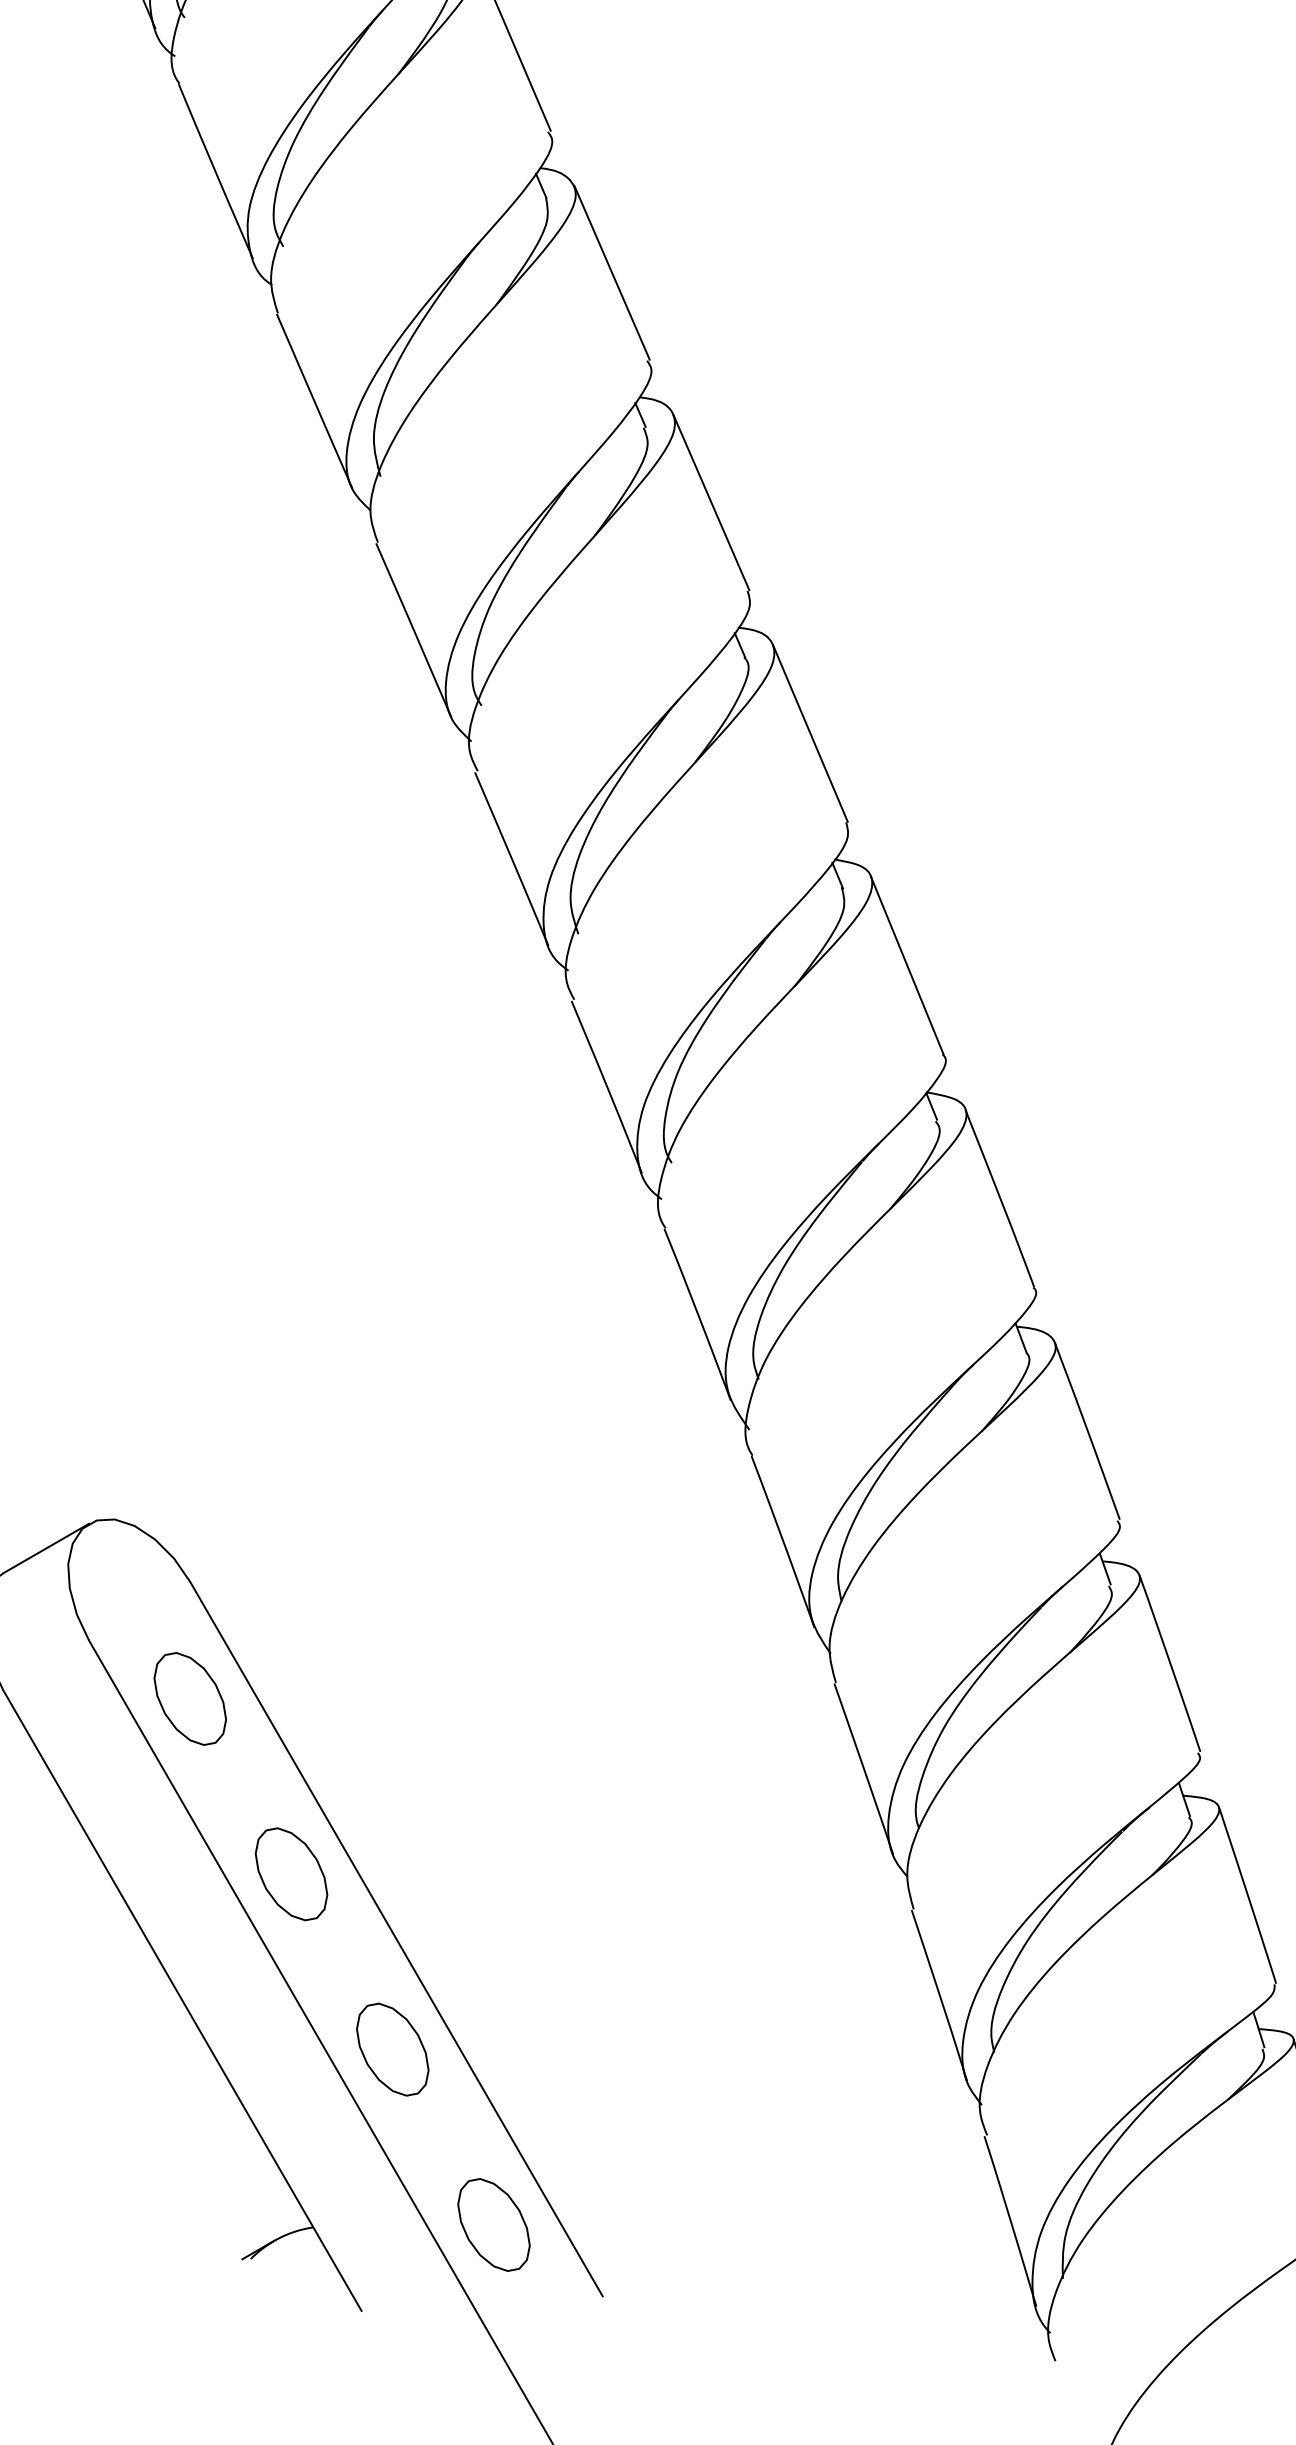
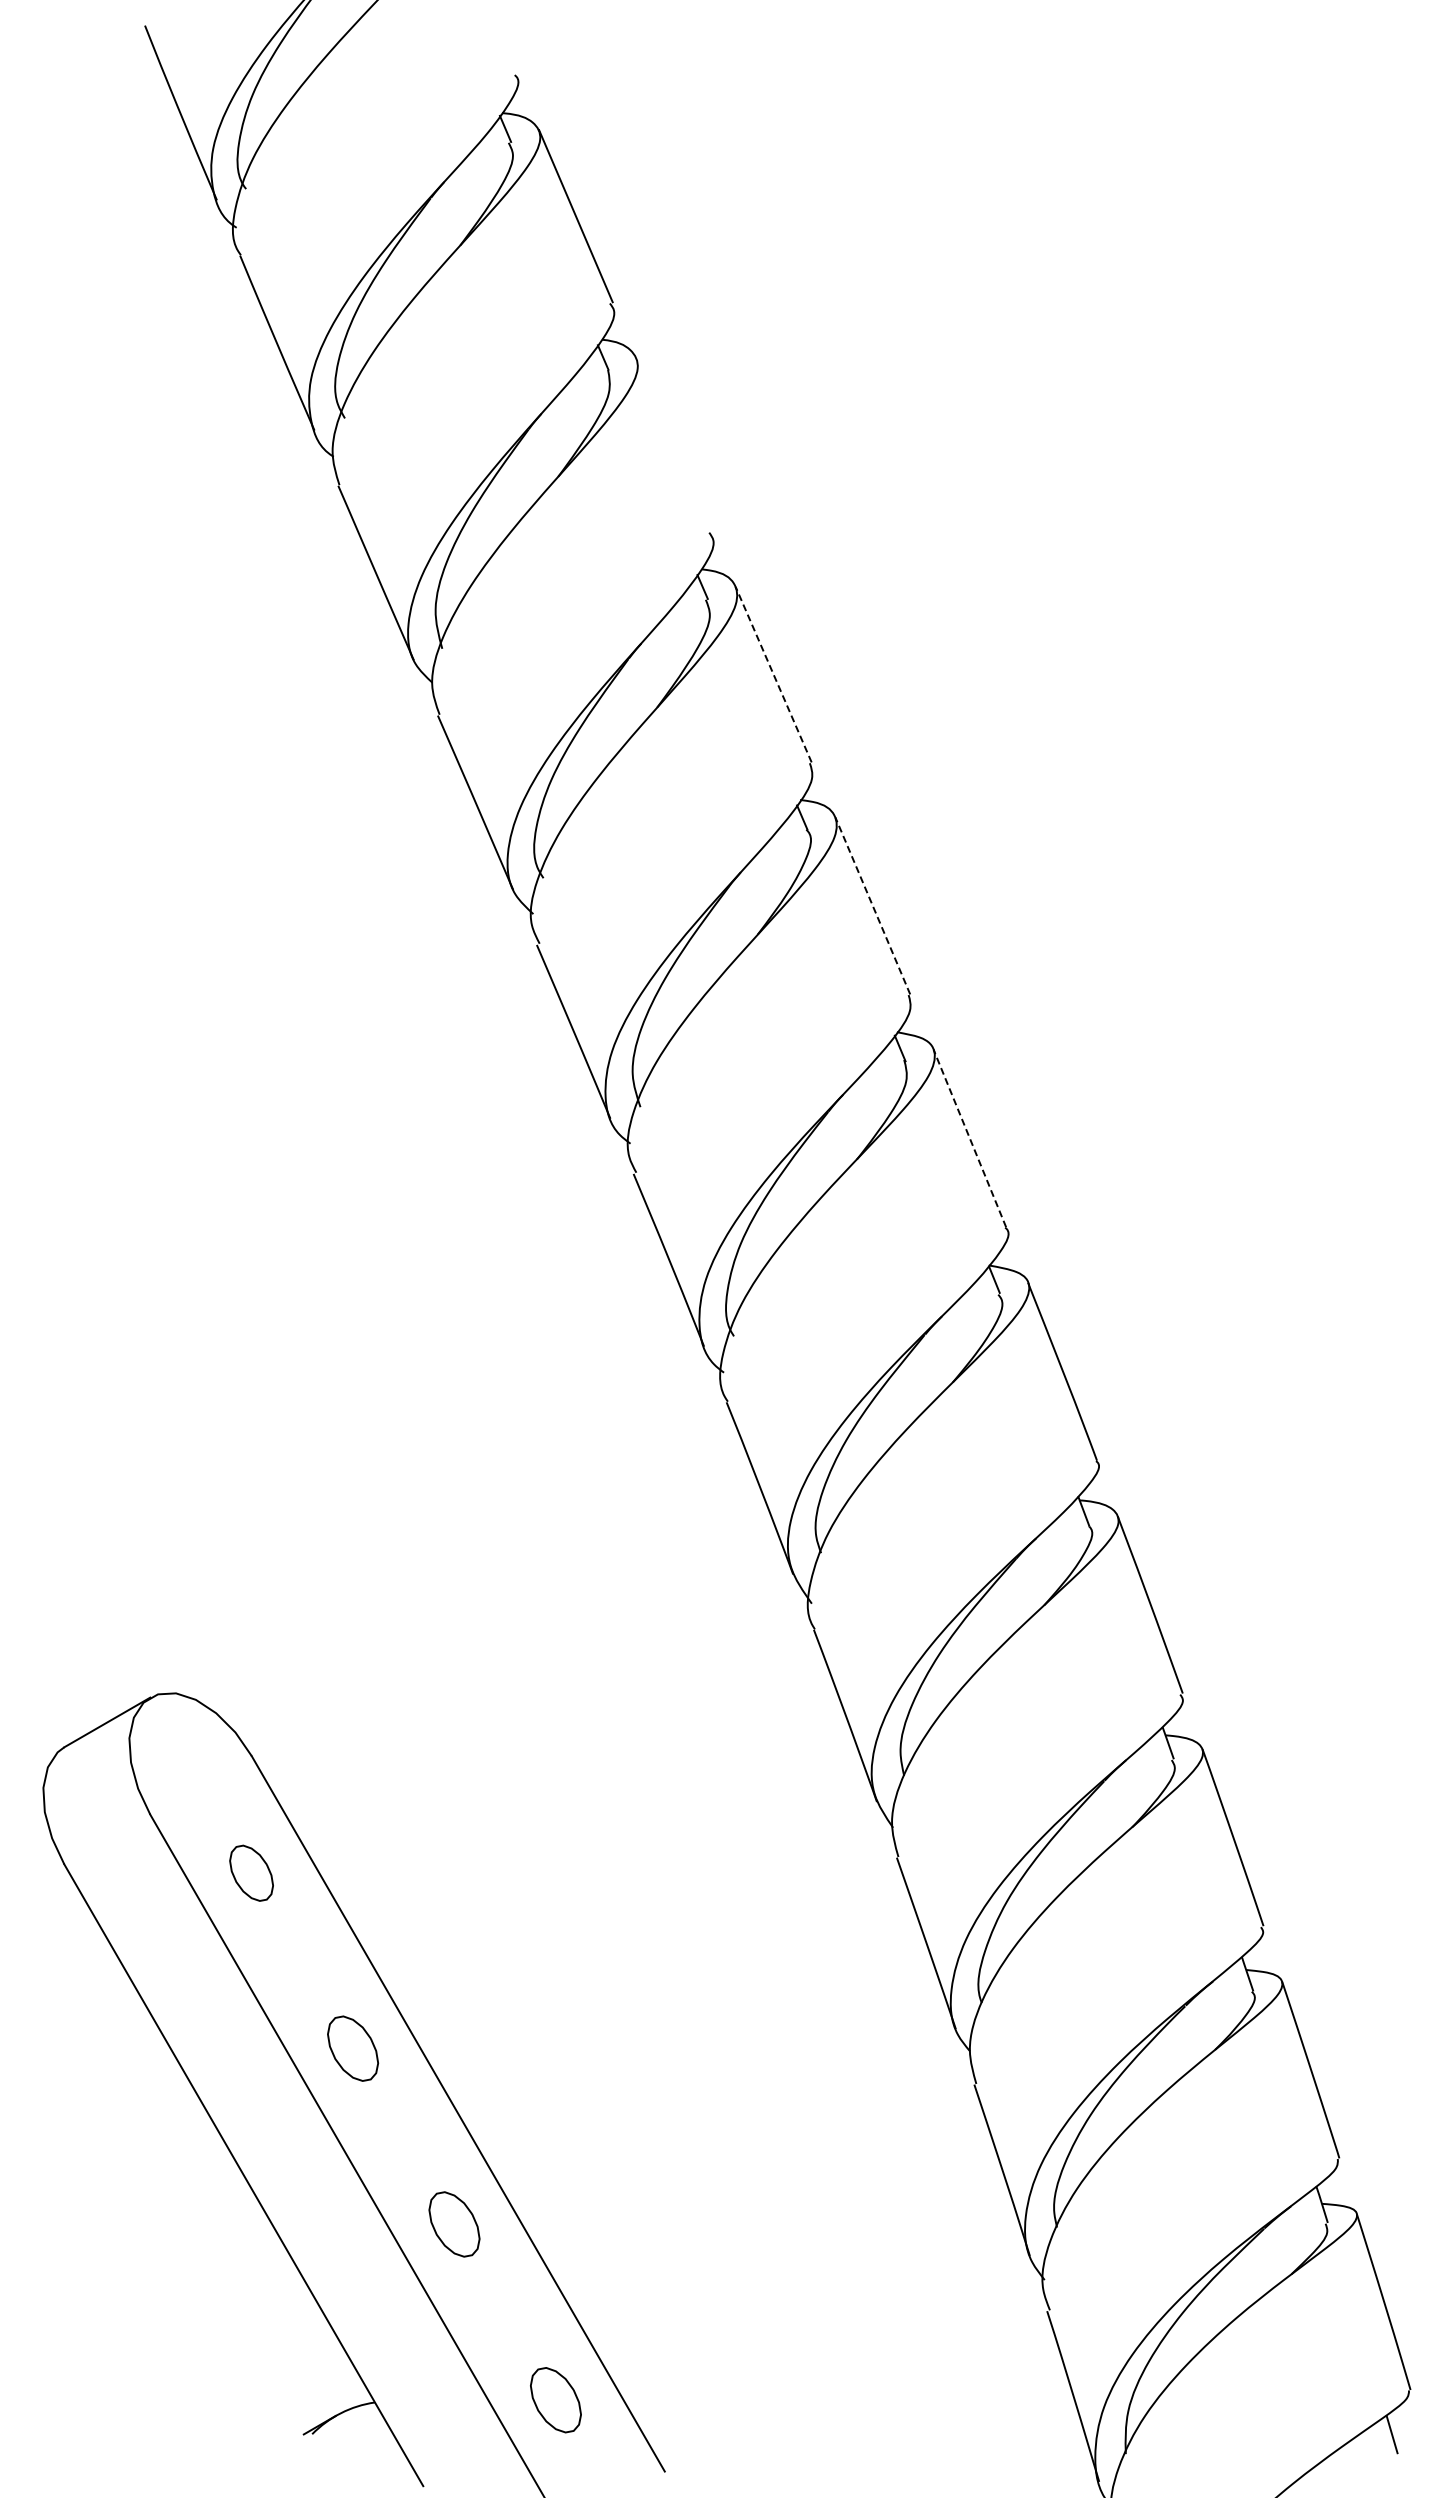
line: (611, 272) -> (673, 444), removed
line: (711, 502) -> (773, 674), solid -> dashed
line: (810, 732) -> (872, 905), solid -> dashed
line: (906, 965) -> (969, 1138), solid -> dashed
part: (190, 1699) -> (251, 1873), size x0.6
part: (290, 1874) -> (352, 2048), size x0.7
part: (392, 2049) -> (454, 2224), size x0.7
part: (493, 2225) -> (555, 2400), size x0.7

